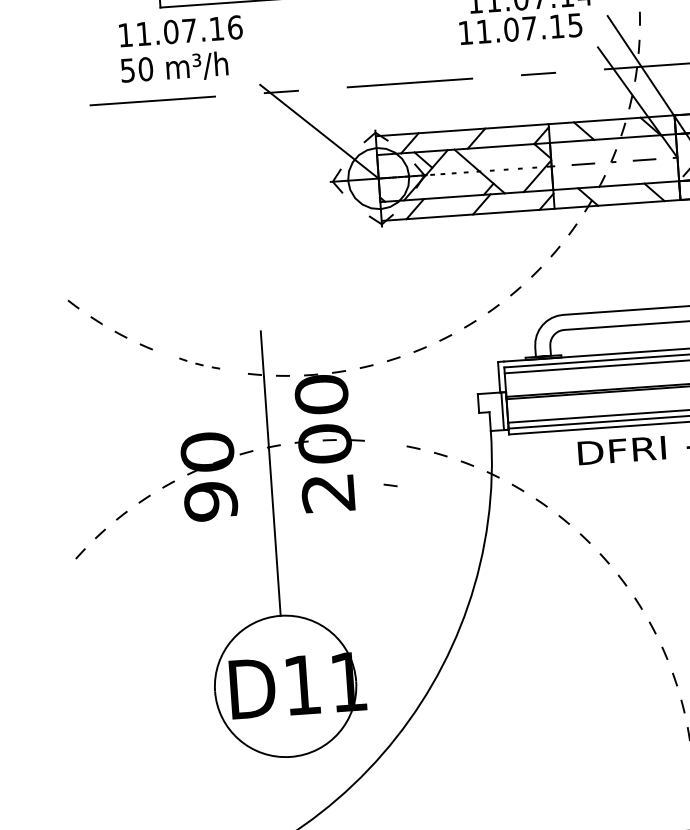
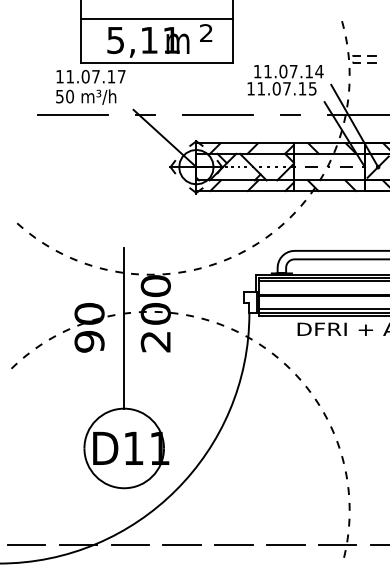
text: (234, 27) -> (121, 76), 11.07.16 -> 11.07.17
part: (199, 362) -> (88, 263), size x1.67
line: (389, 484) -> (189, 315), moved

